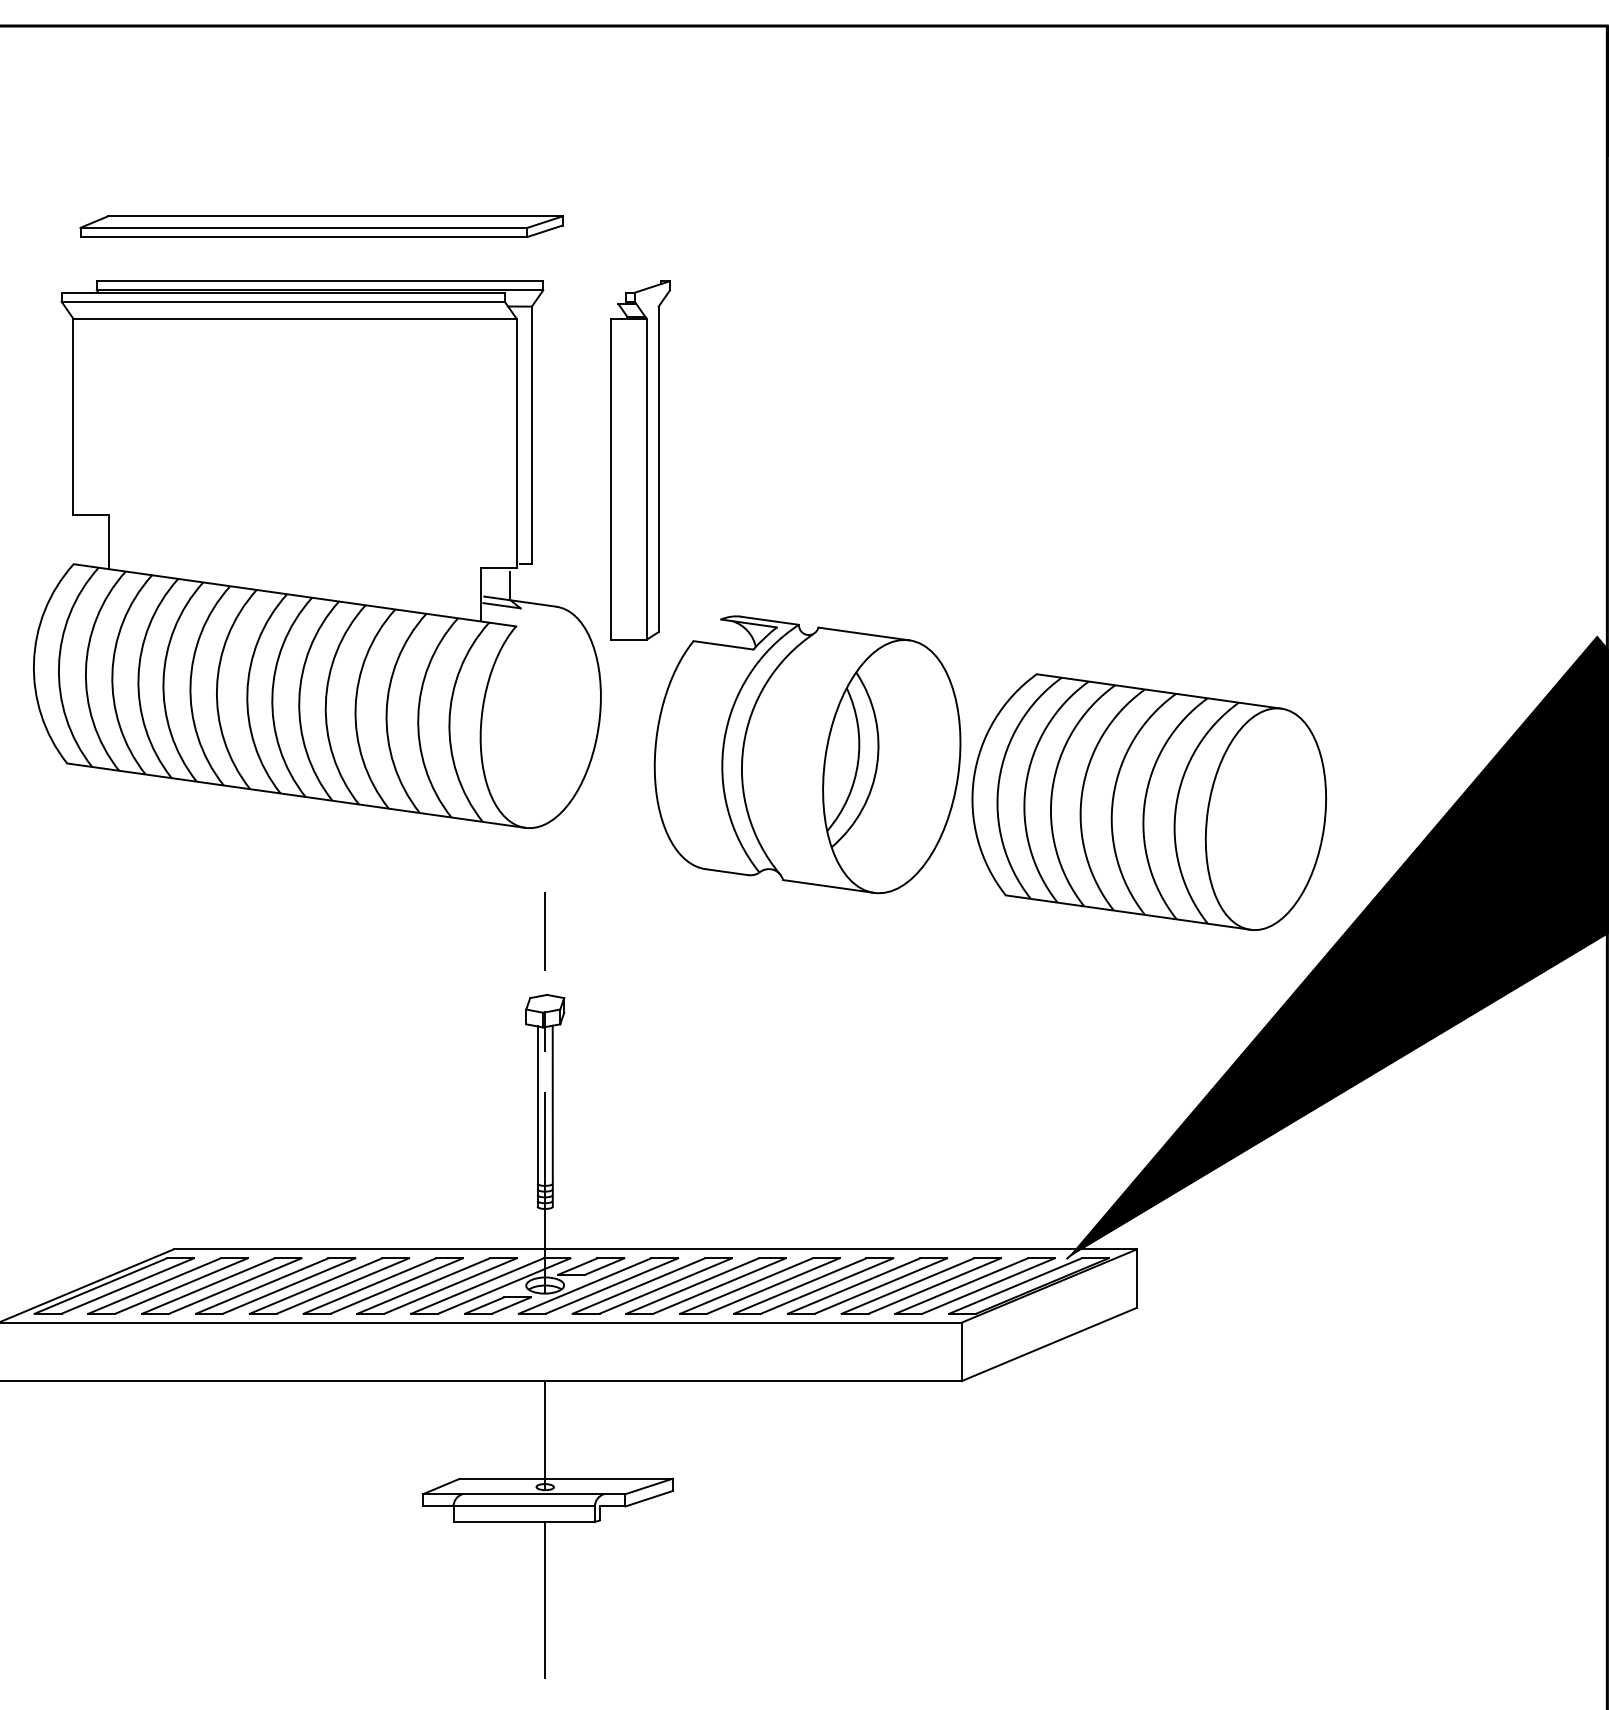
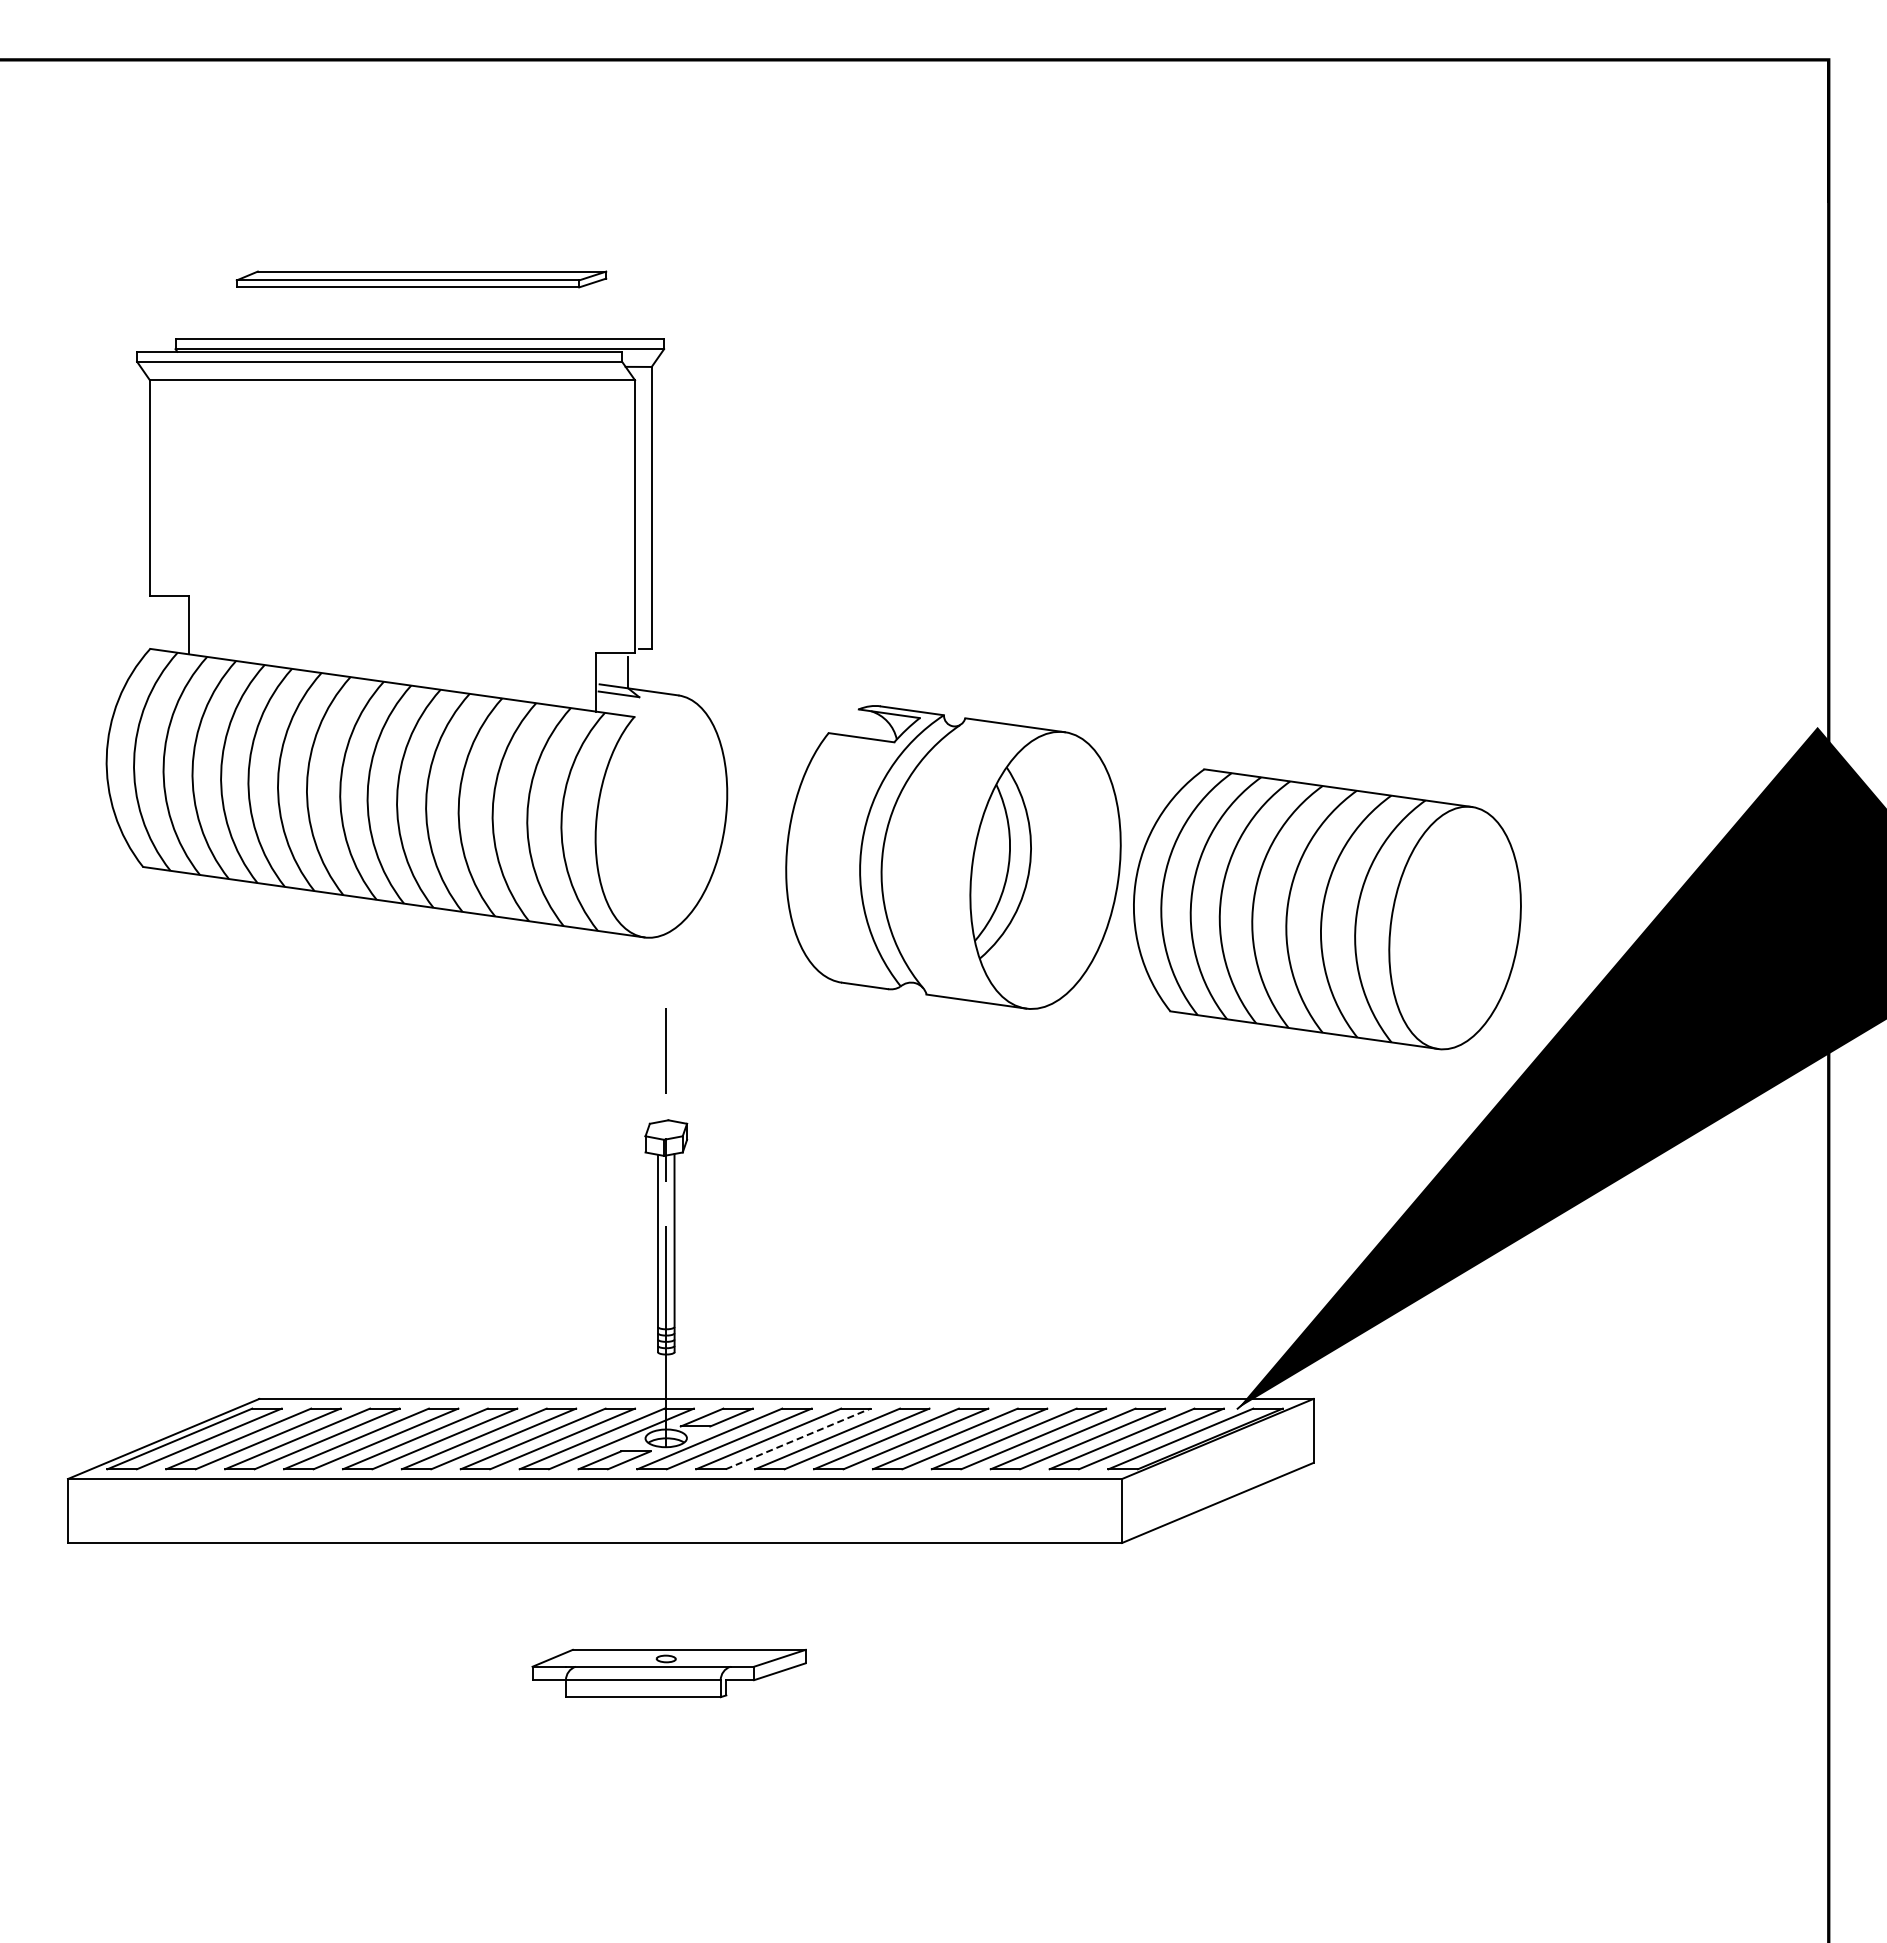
part: (321, 226) -> (421, 279), size x0.7
part: (640, 460) -> (770, 535), removed
line: (666, 1285) -> (798, 1438), solid -> dashed
line: (545, 1435) -> (666, 1602), removed
line: (545, 1599) -> (666, 1782), removed

